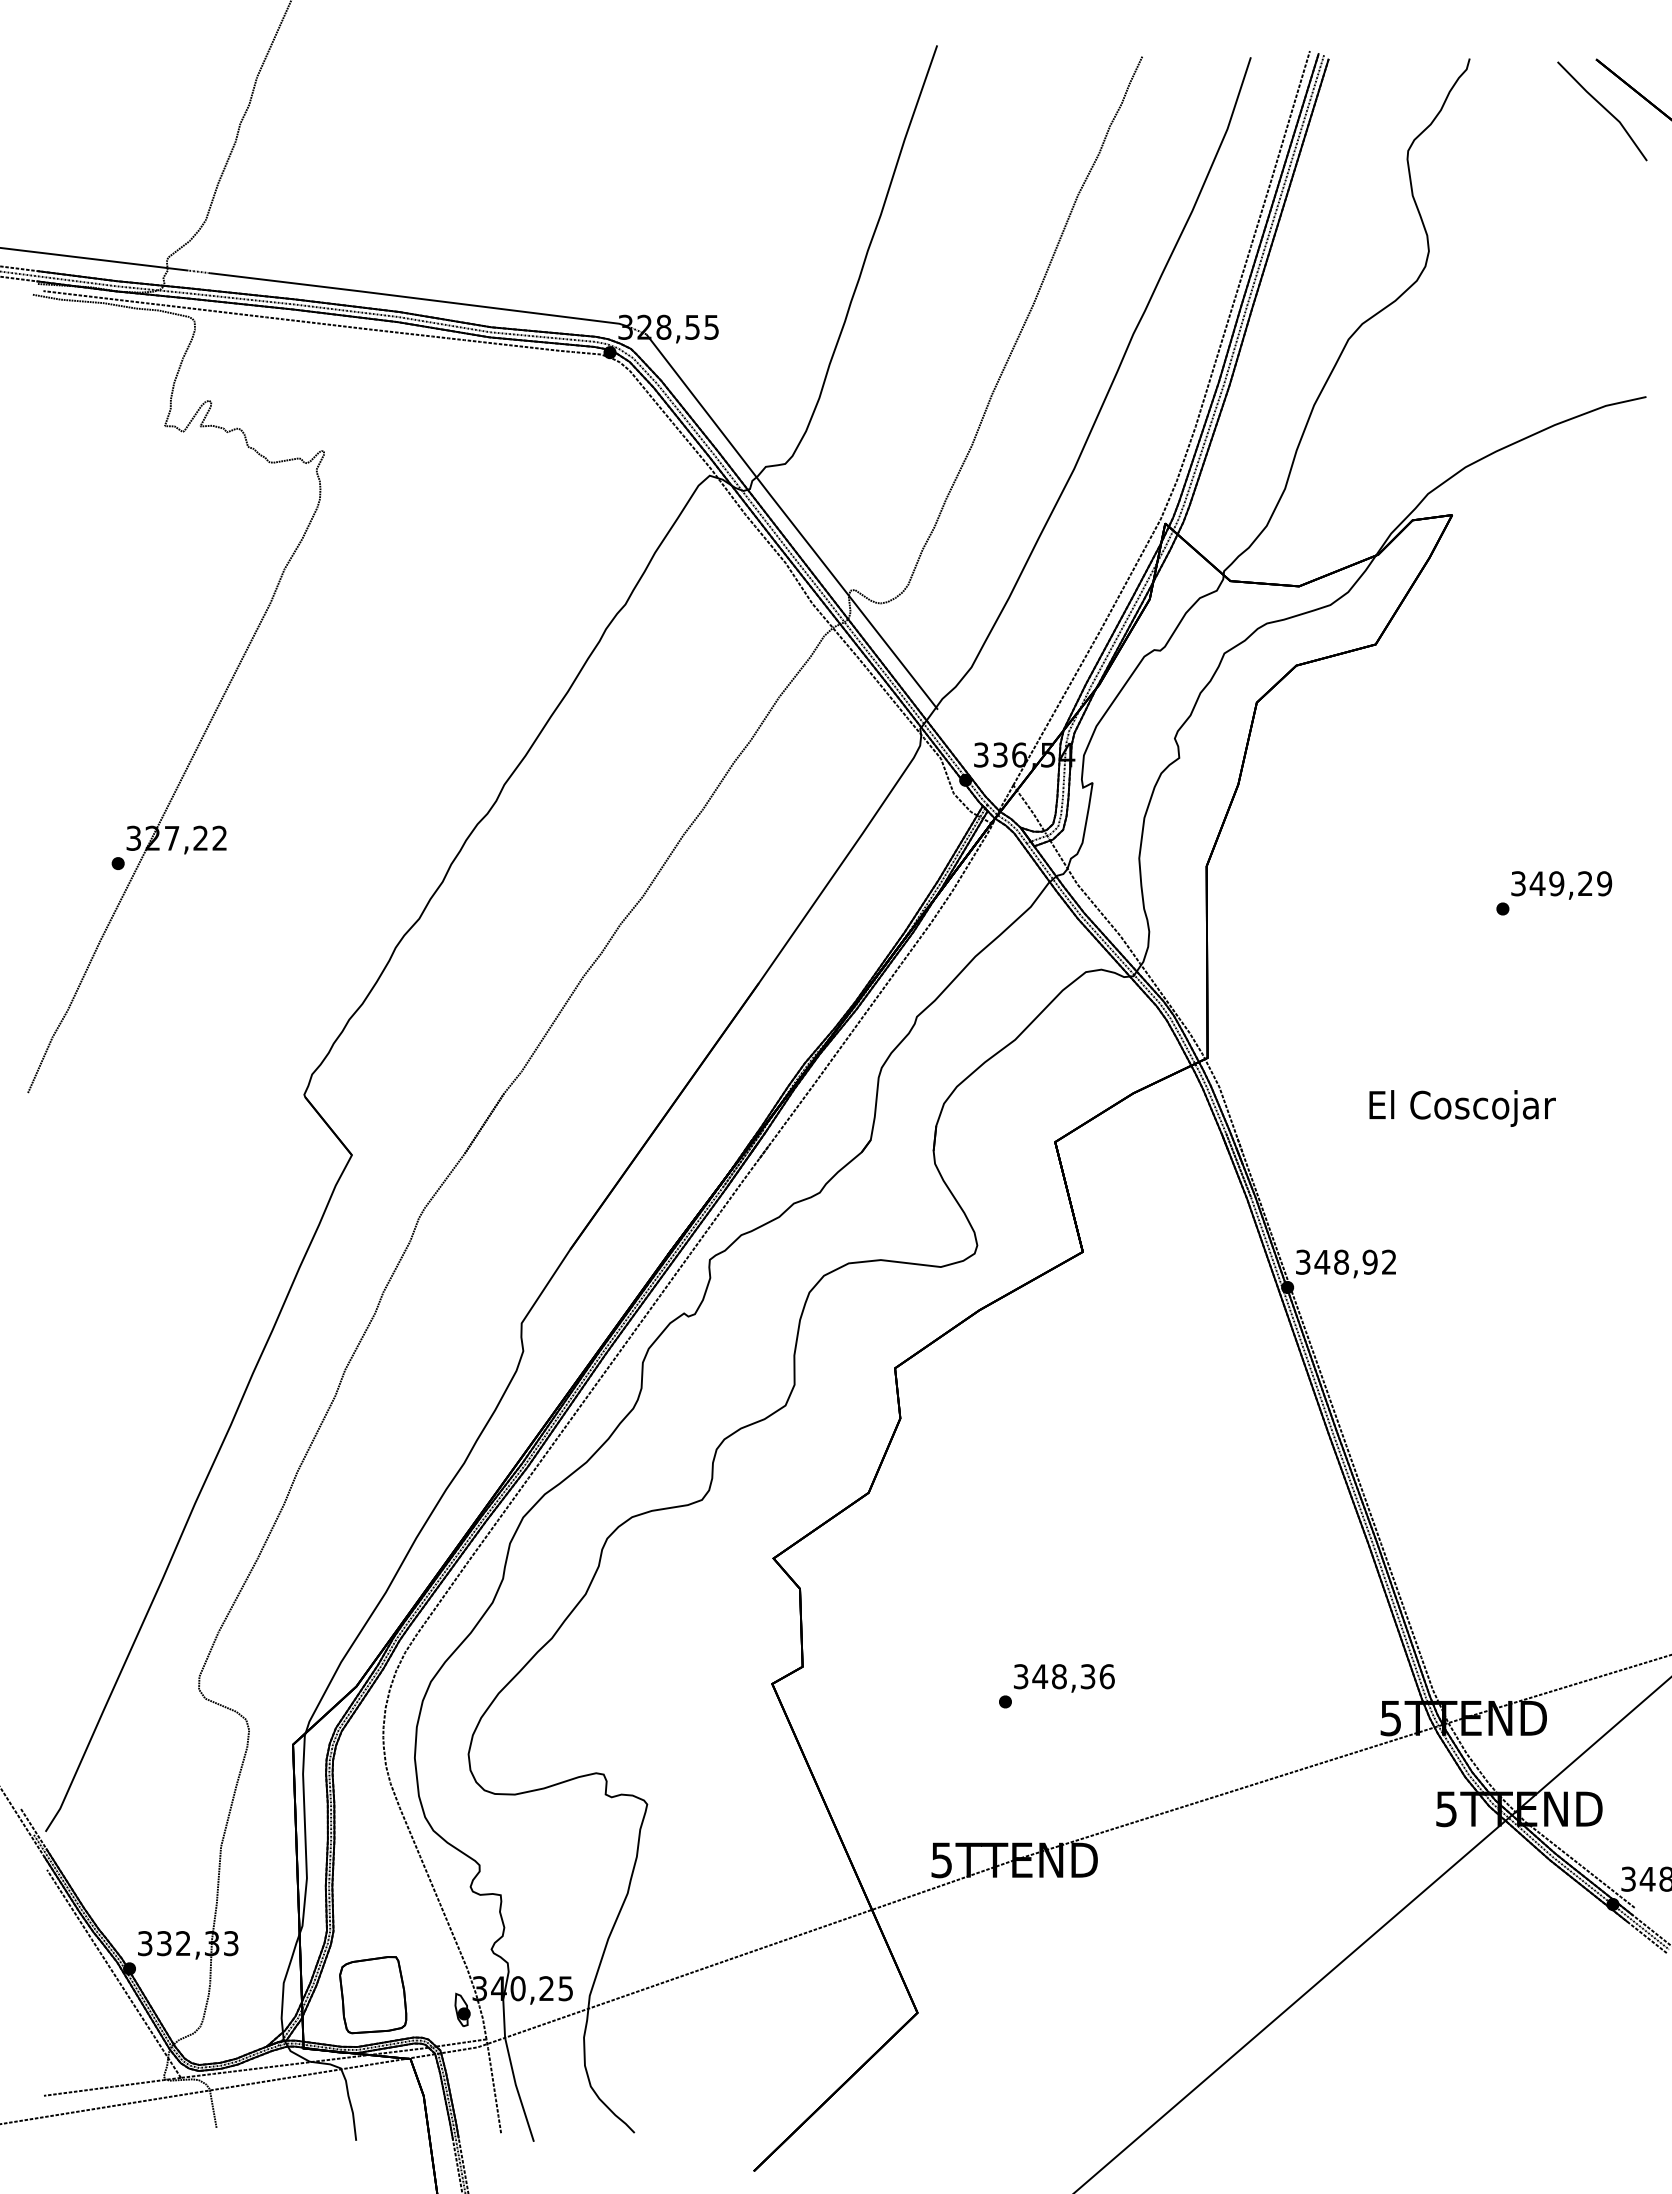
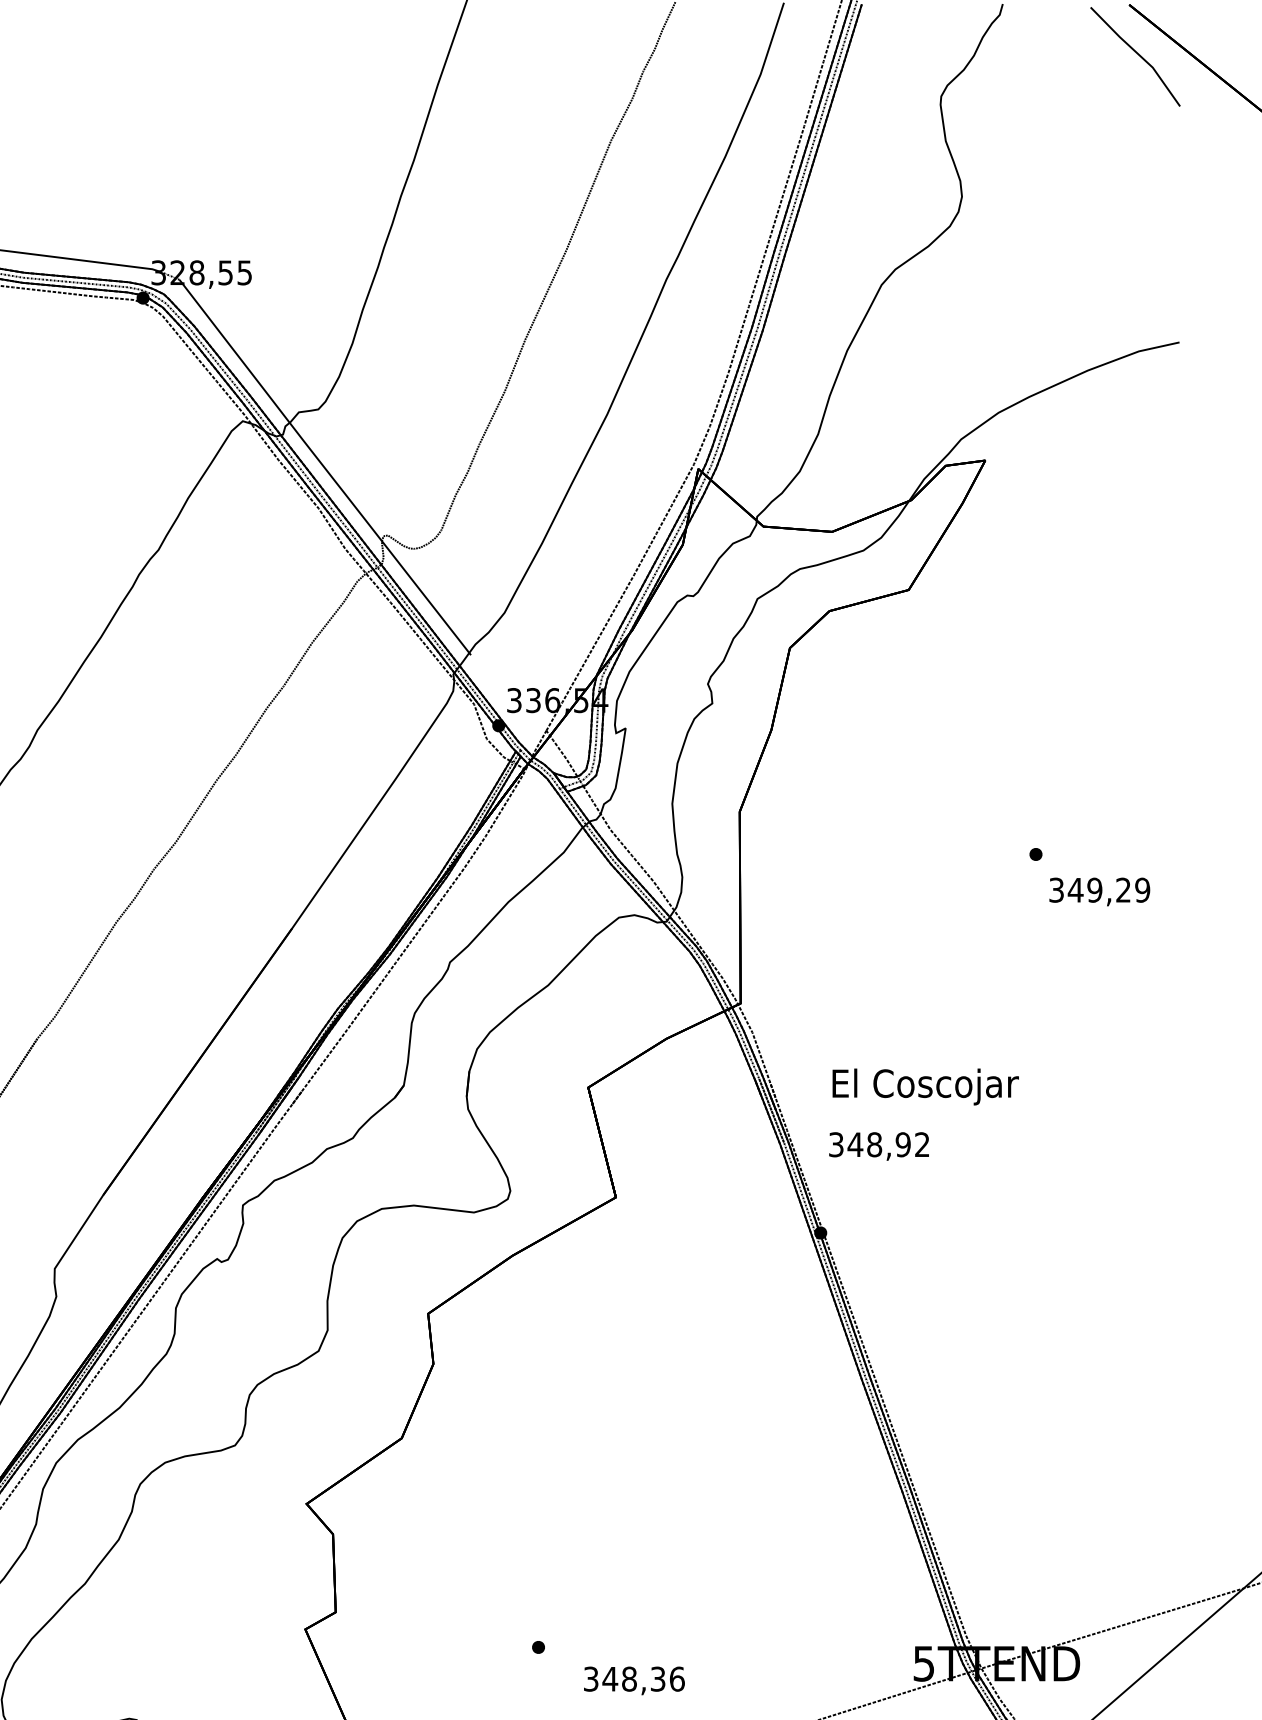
text: (1561, 885) -> (1099, 891), moved
text: (1462, 1108) -> (925, 1086), moved
text: (1345, 1263) -> (878, 1145), moved
text: (1064, 1678) -> (634, 1680), moved

